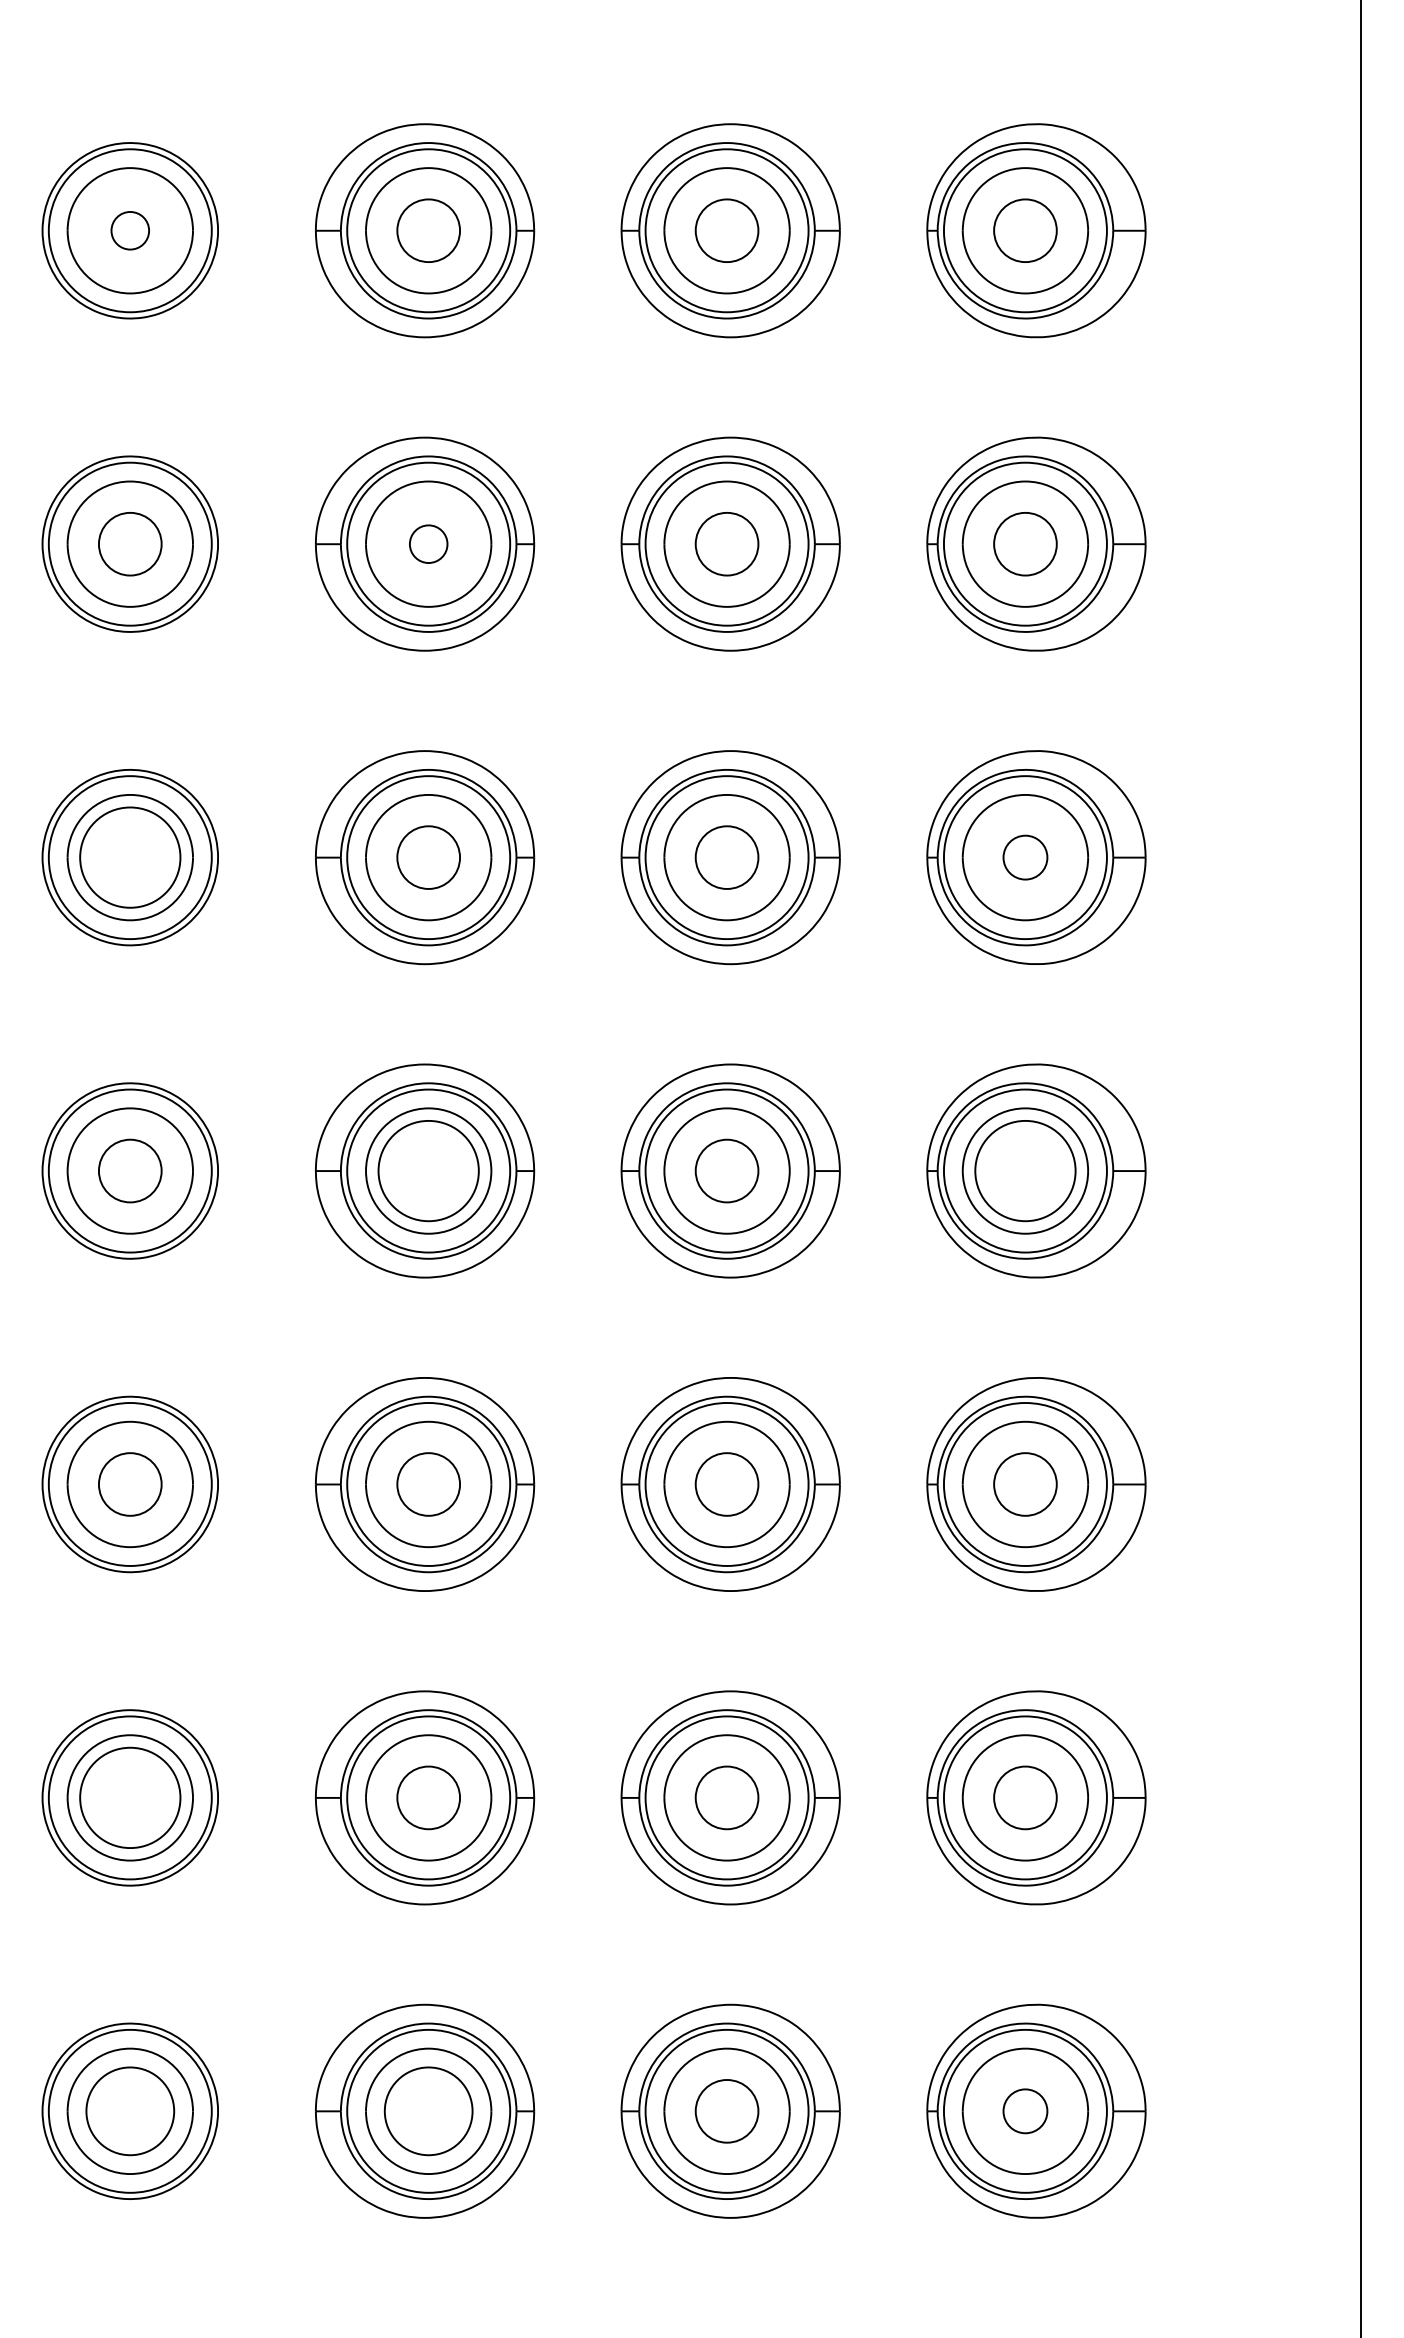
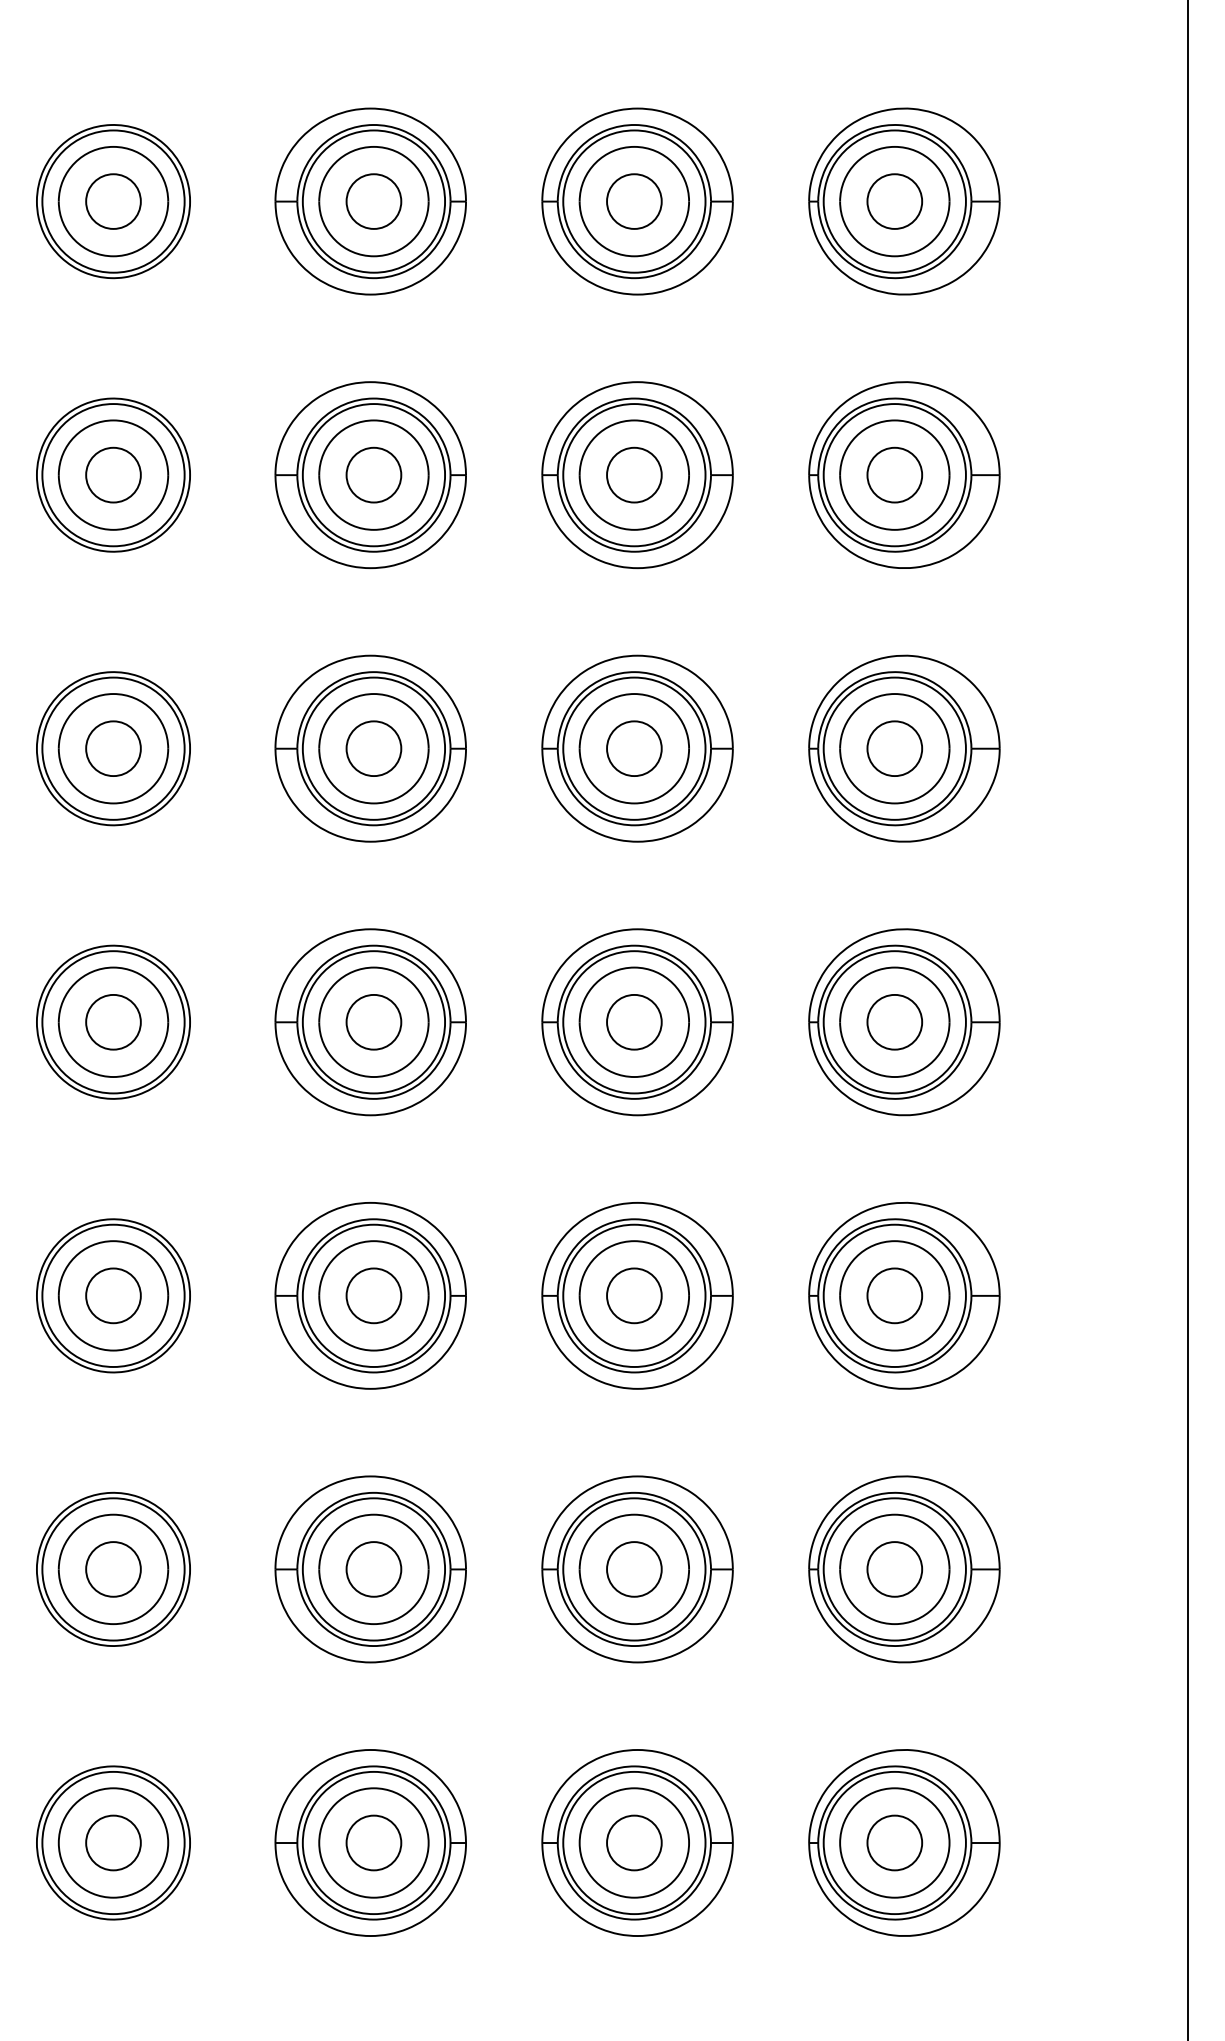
circle: (130, 230) -> (113, 201), size x1.67
circle: (428, 543) -> (373, 474), size x1.67
circle: (130, 857) -> (113, 748), size x0.62
circle: (1025, 857) -> (894, 748), size x1.43
circle: (428, 1170) -> (373, 1021), size x0.62
circle: (1025, 1170) -> (894, 1021), size x0.62
circle: (130, 1797) -> (113, 1569), size x0.62
circle: (130, 2110) -> (113, 1842), size x0.71
circle: (428, 2110) -> (373, 1842), size x0.71
circle: (1025, 2110) -> (894, 1842), size x1.43

